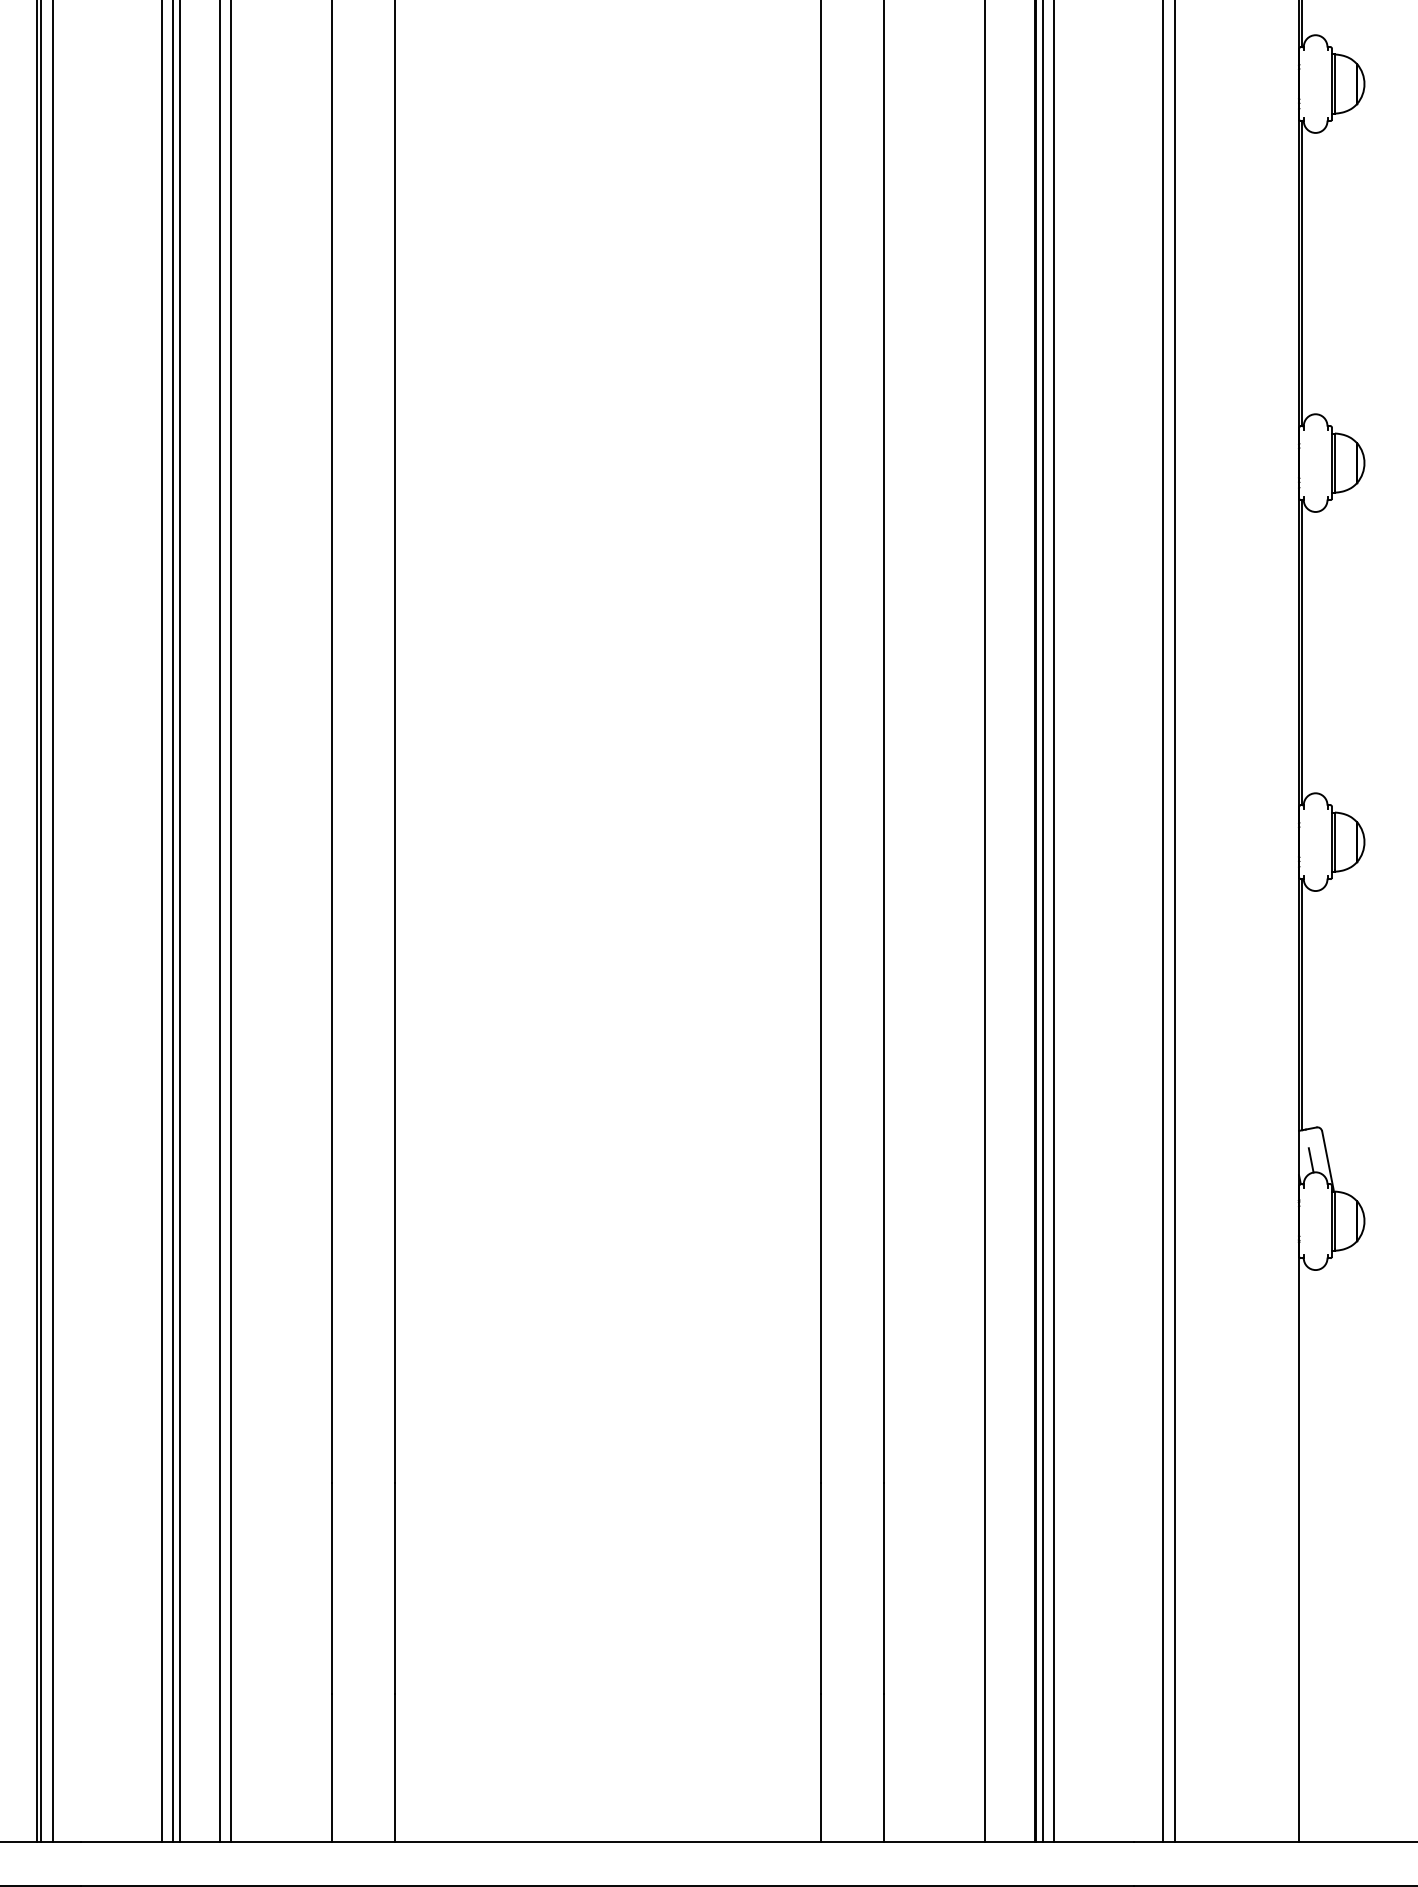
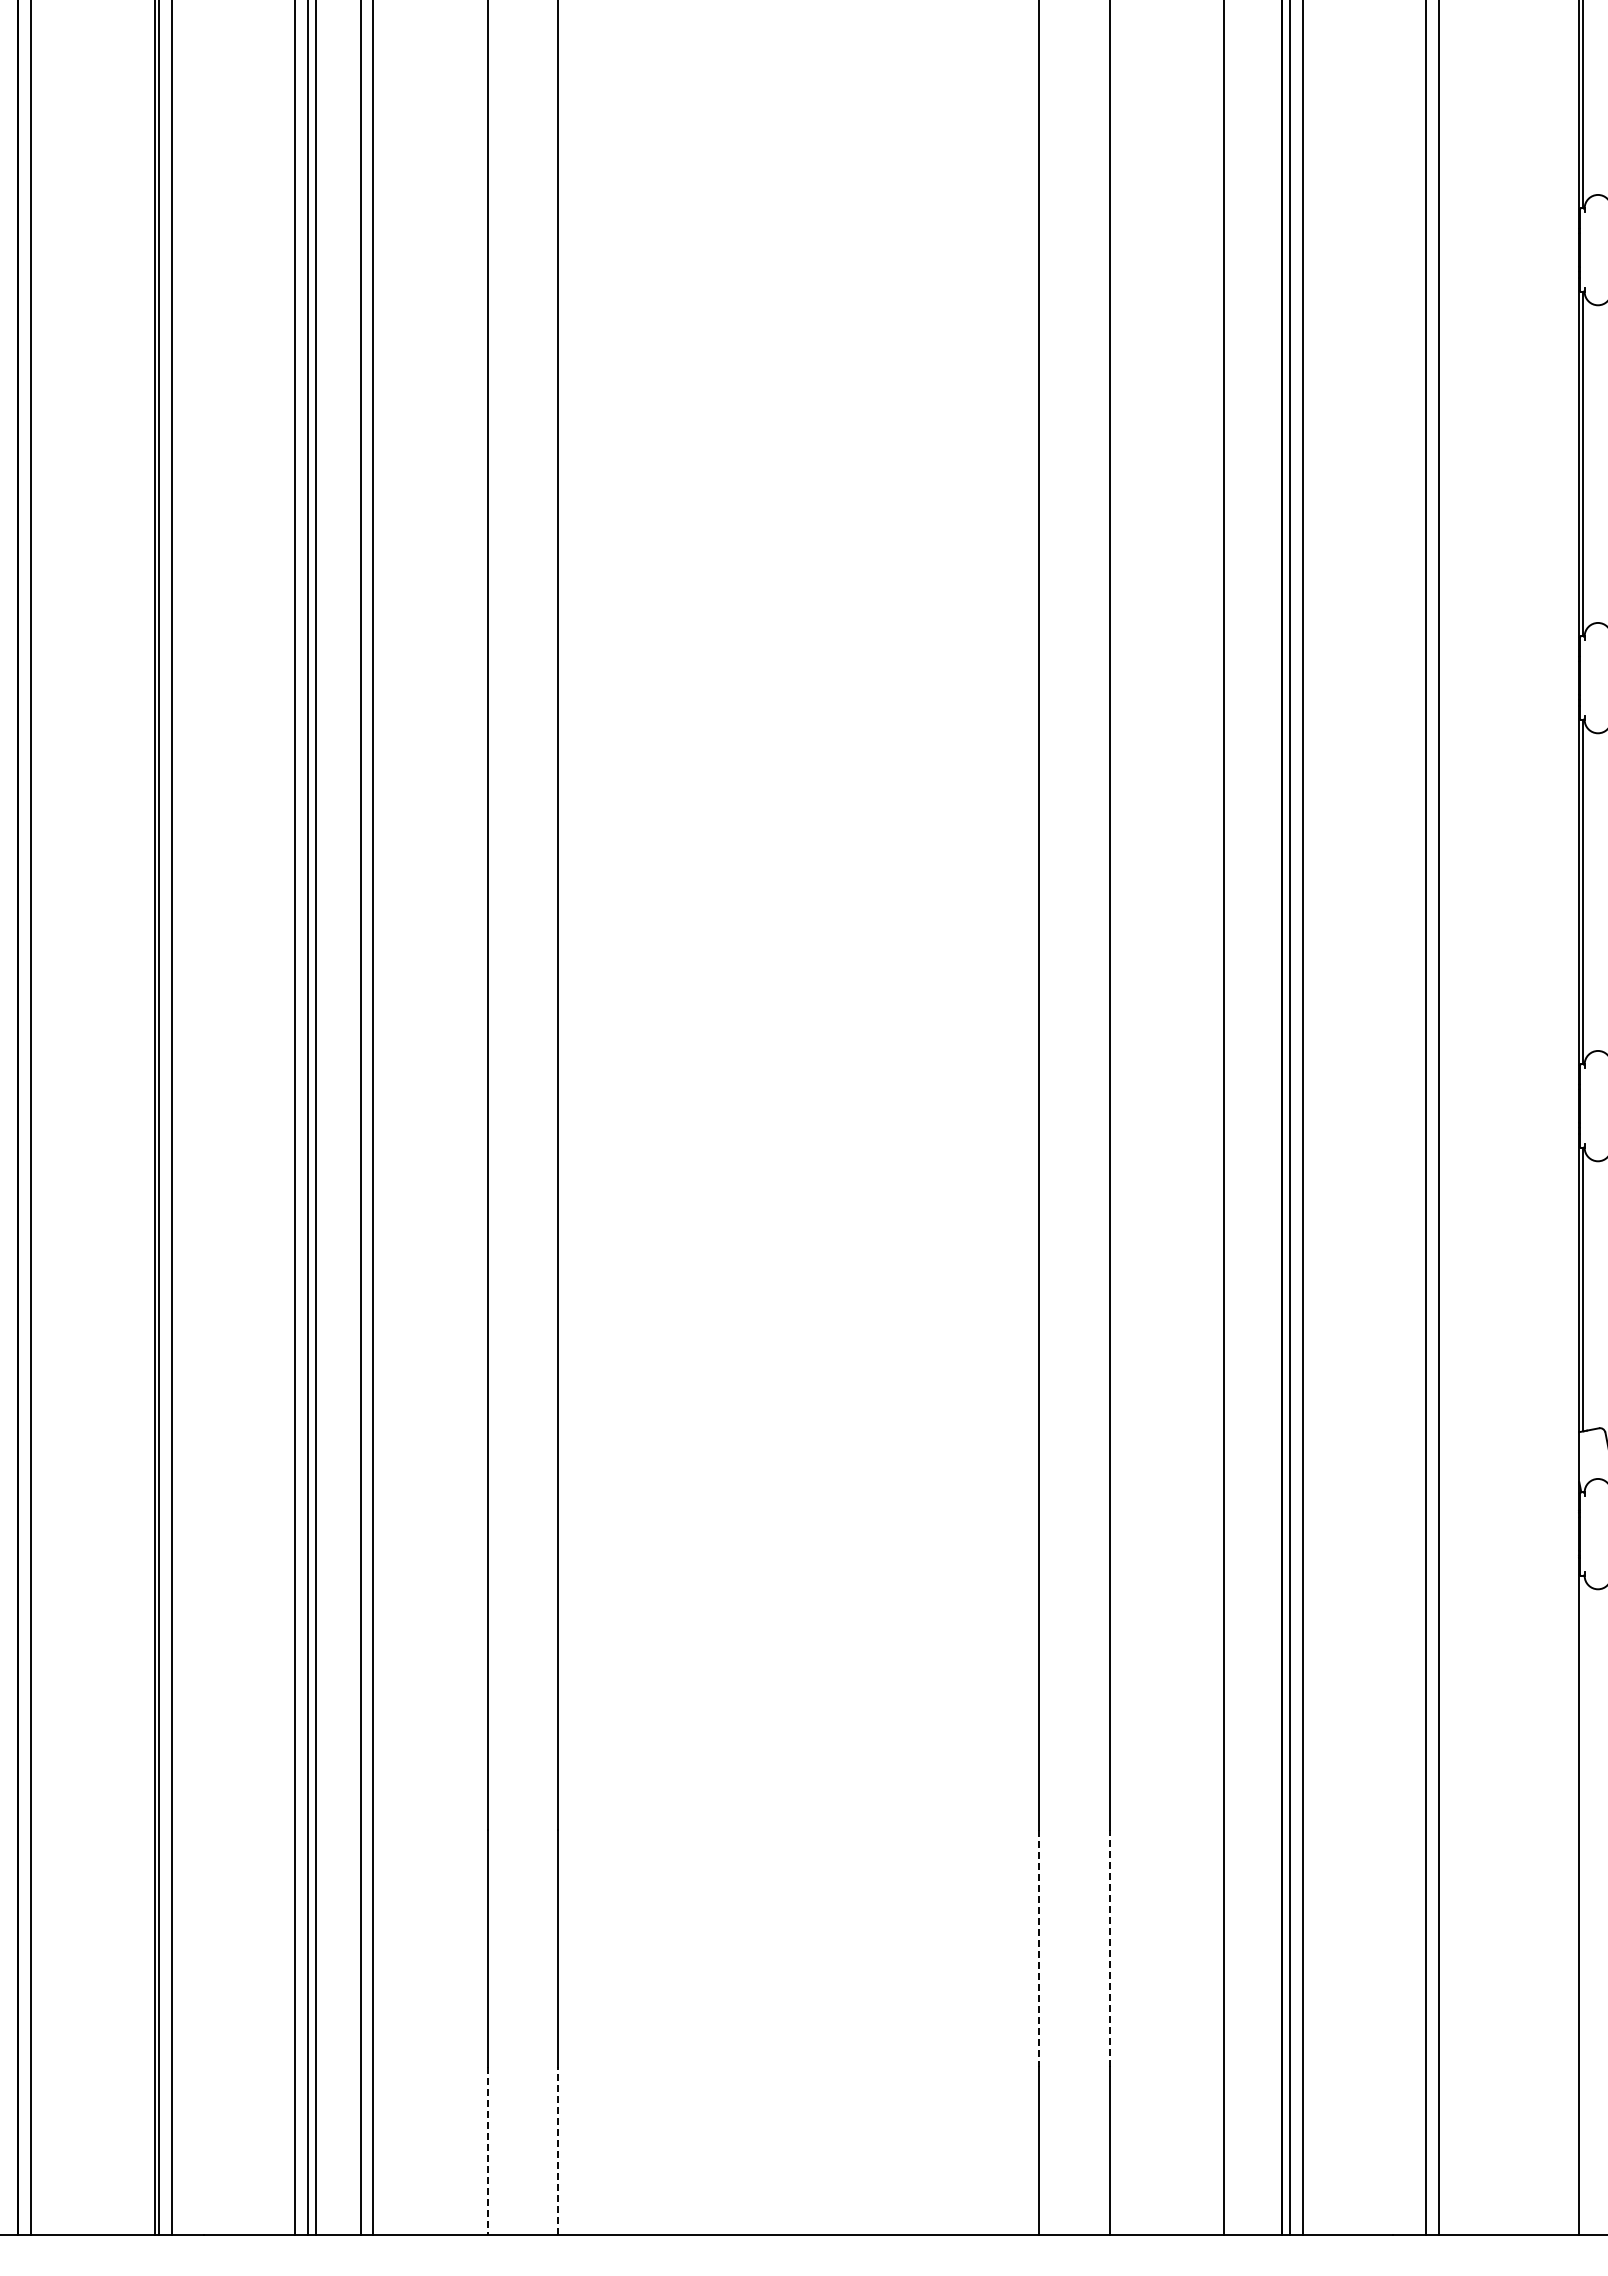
line: (1310, 1160) -> (1592, 1465), removed
line: (821, 1588) -> (1039, 1948), solid -> dashed
line: (883, 1588) -> (1110, 1948), solid -> dashed
line: (332, 1767) -> (487, 2151), solid -> dashed
line: (395, 1767) -> (558, 2151), solid -> dashed

